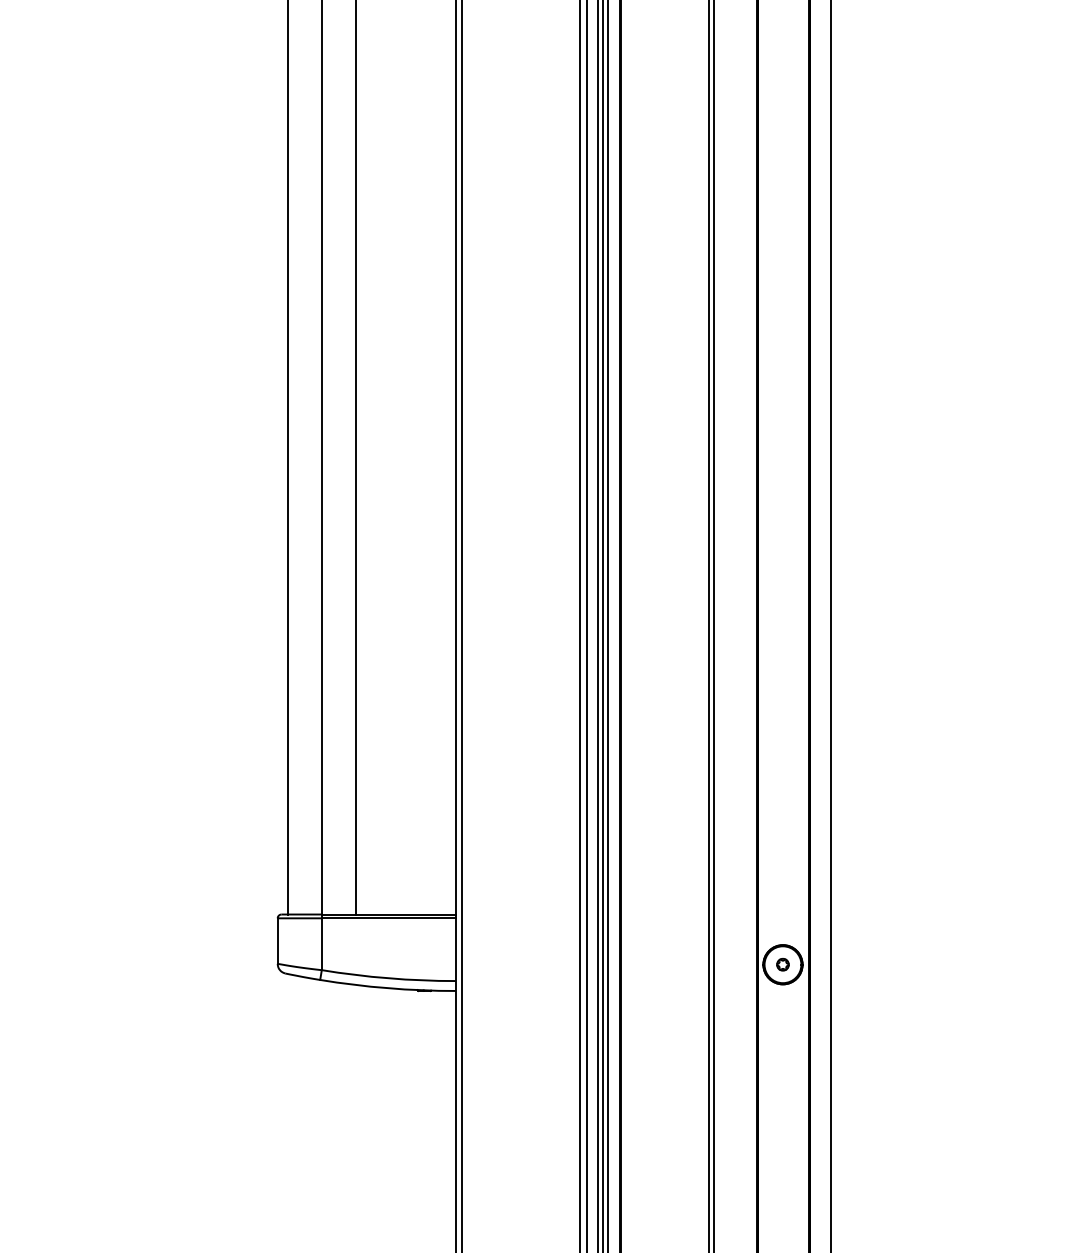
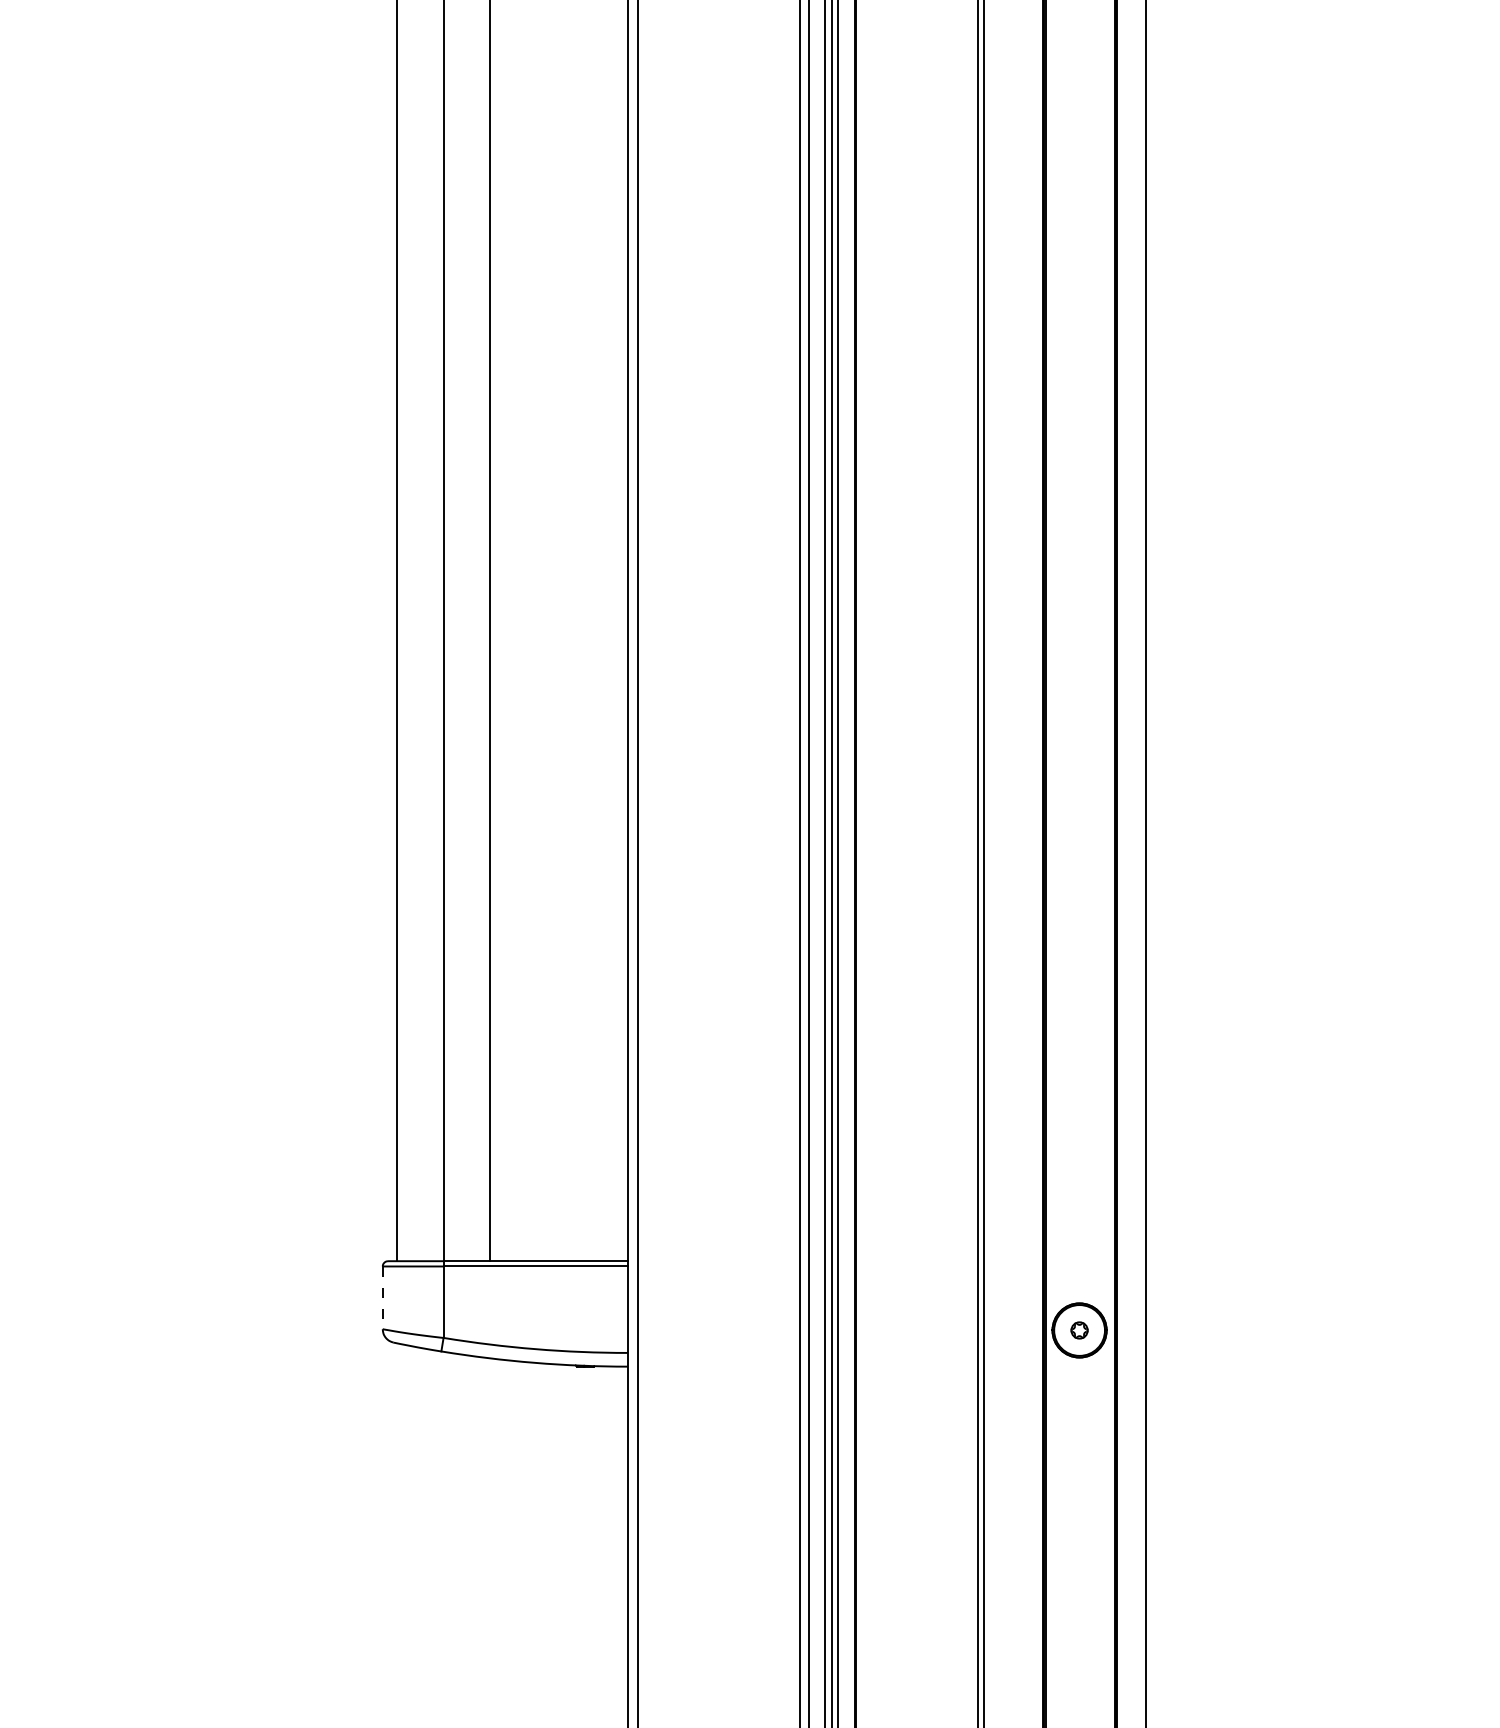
line: (277, 941) -> (382, 1298), solid -> dashed

